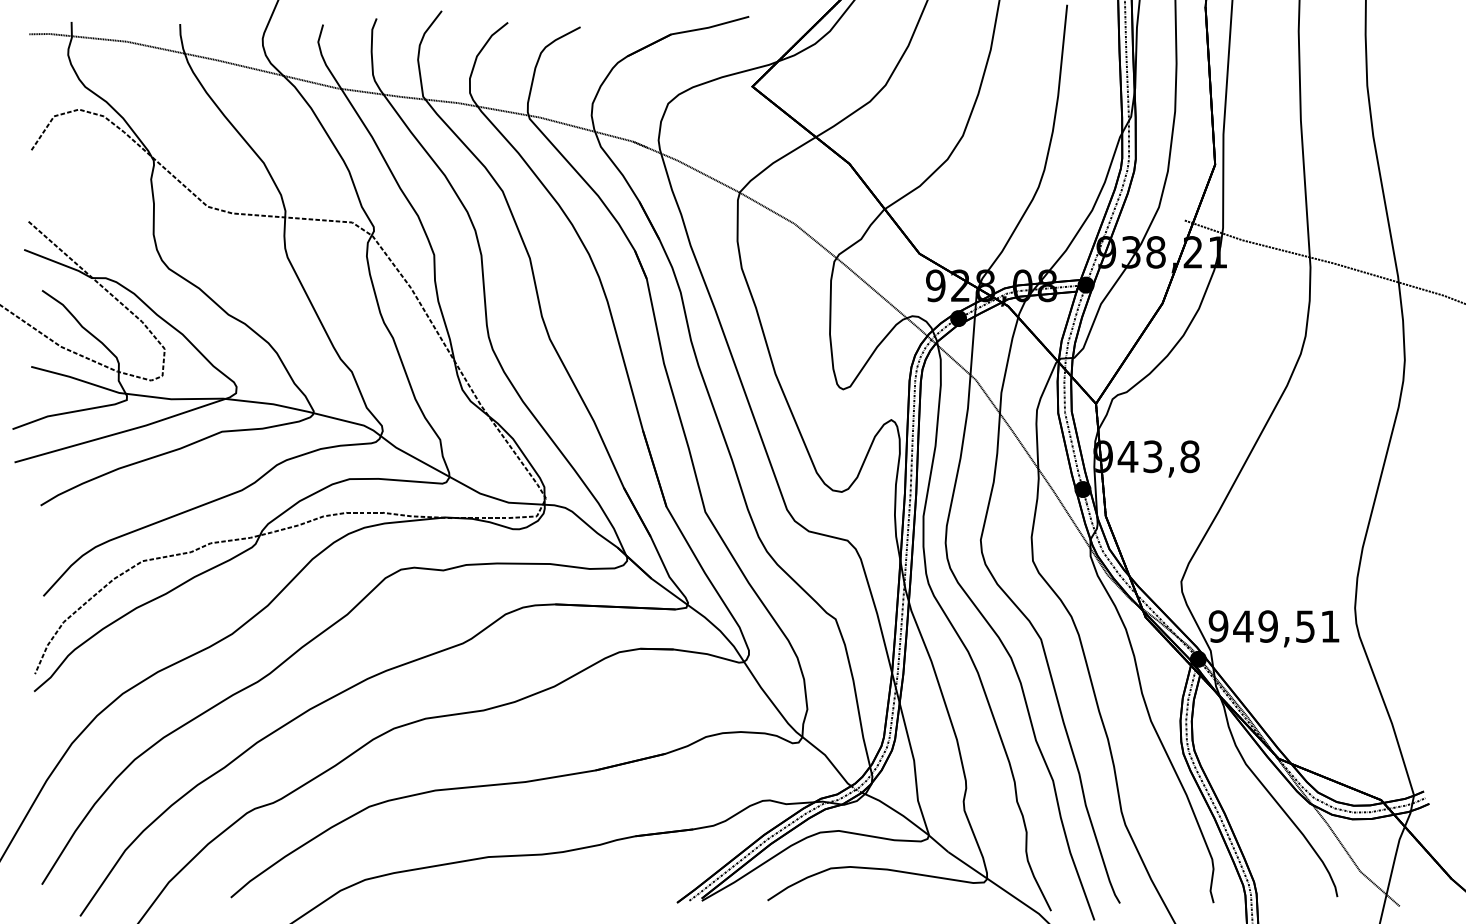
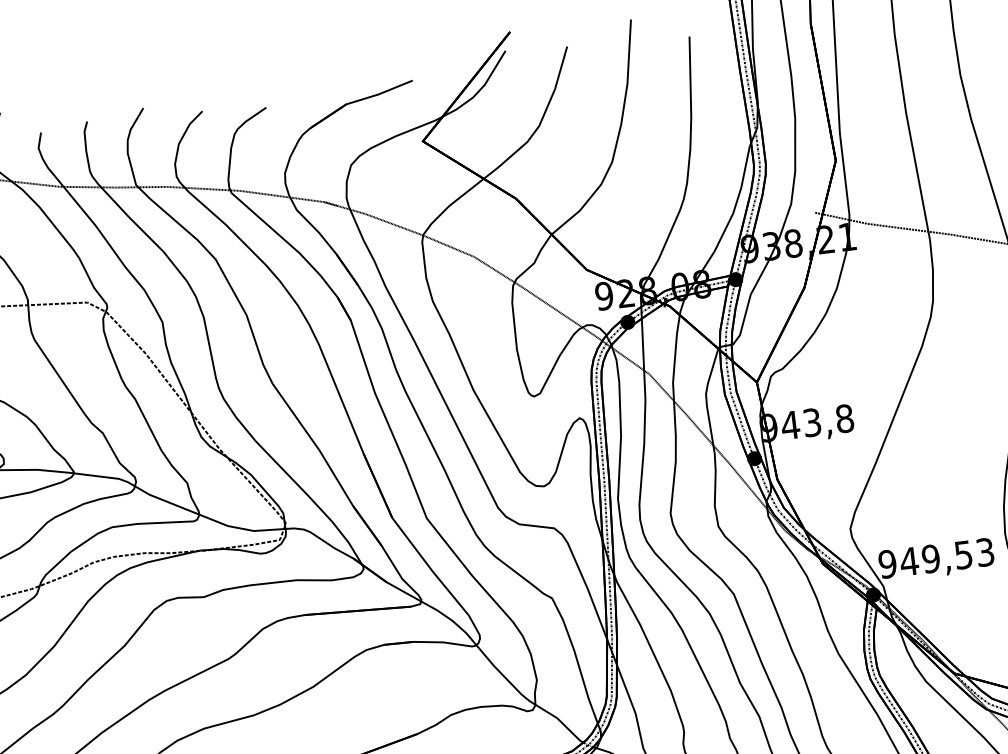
text: (1330, 626) -> (985, 552), 949,51 -> 949,53

